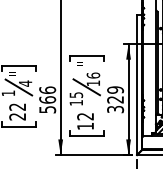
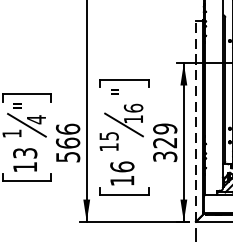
line: (137, 84) -> (196, 121), solid -> dashed
text: (17, 111) -> (24, 159), 22 -> 13
text: (85, 116) -> (122, 166), 12 -> 16

